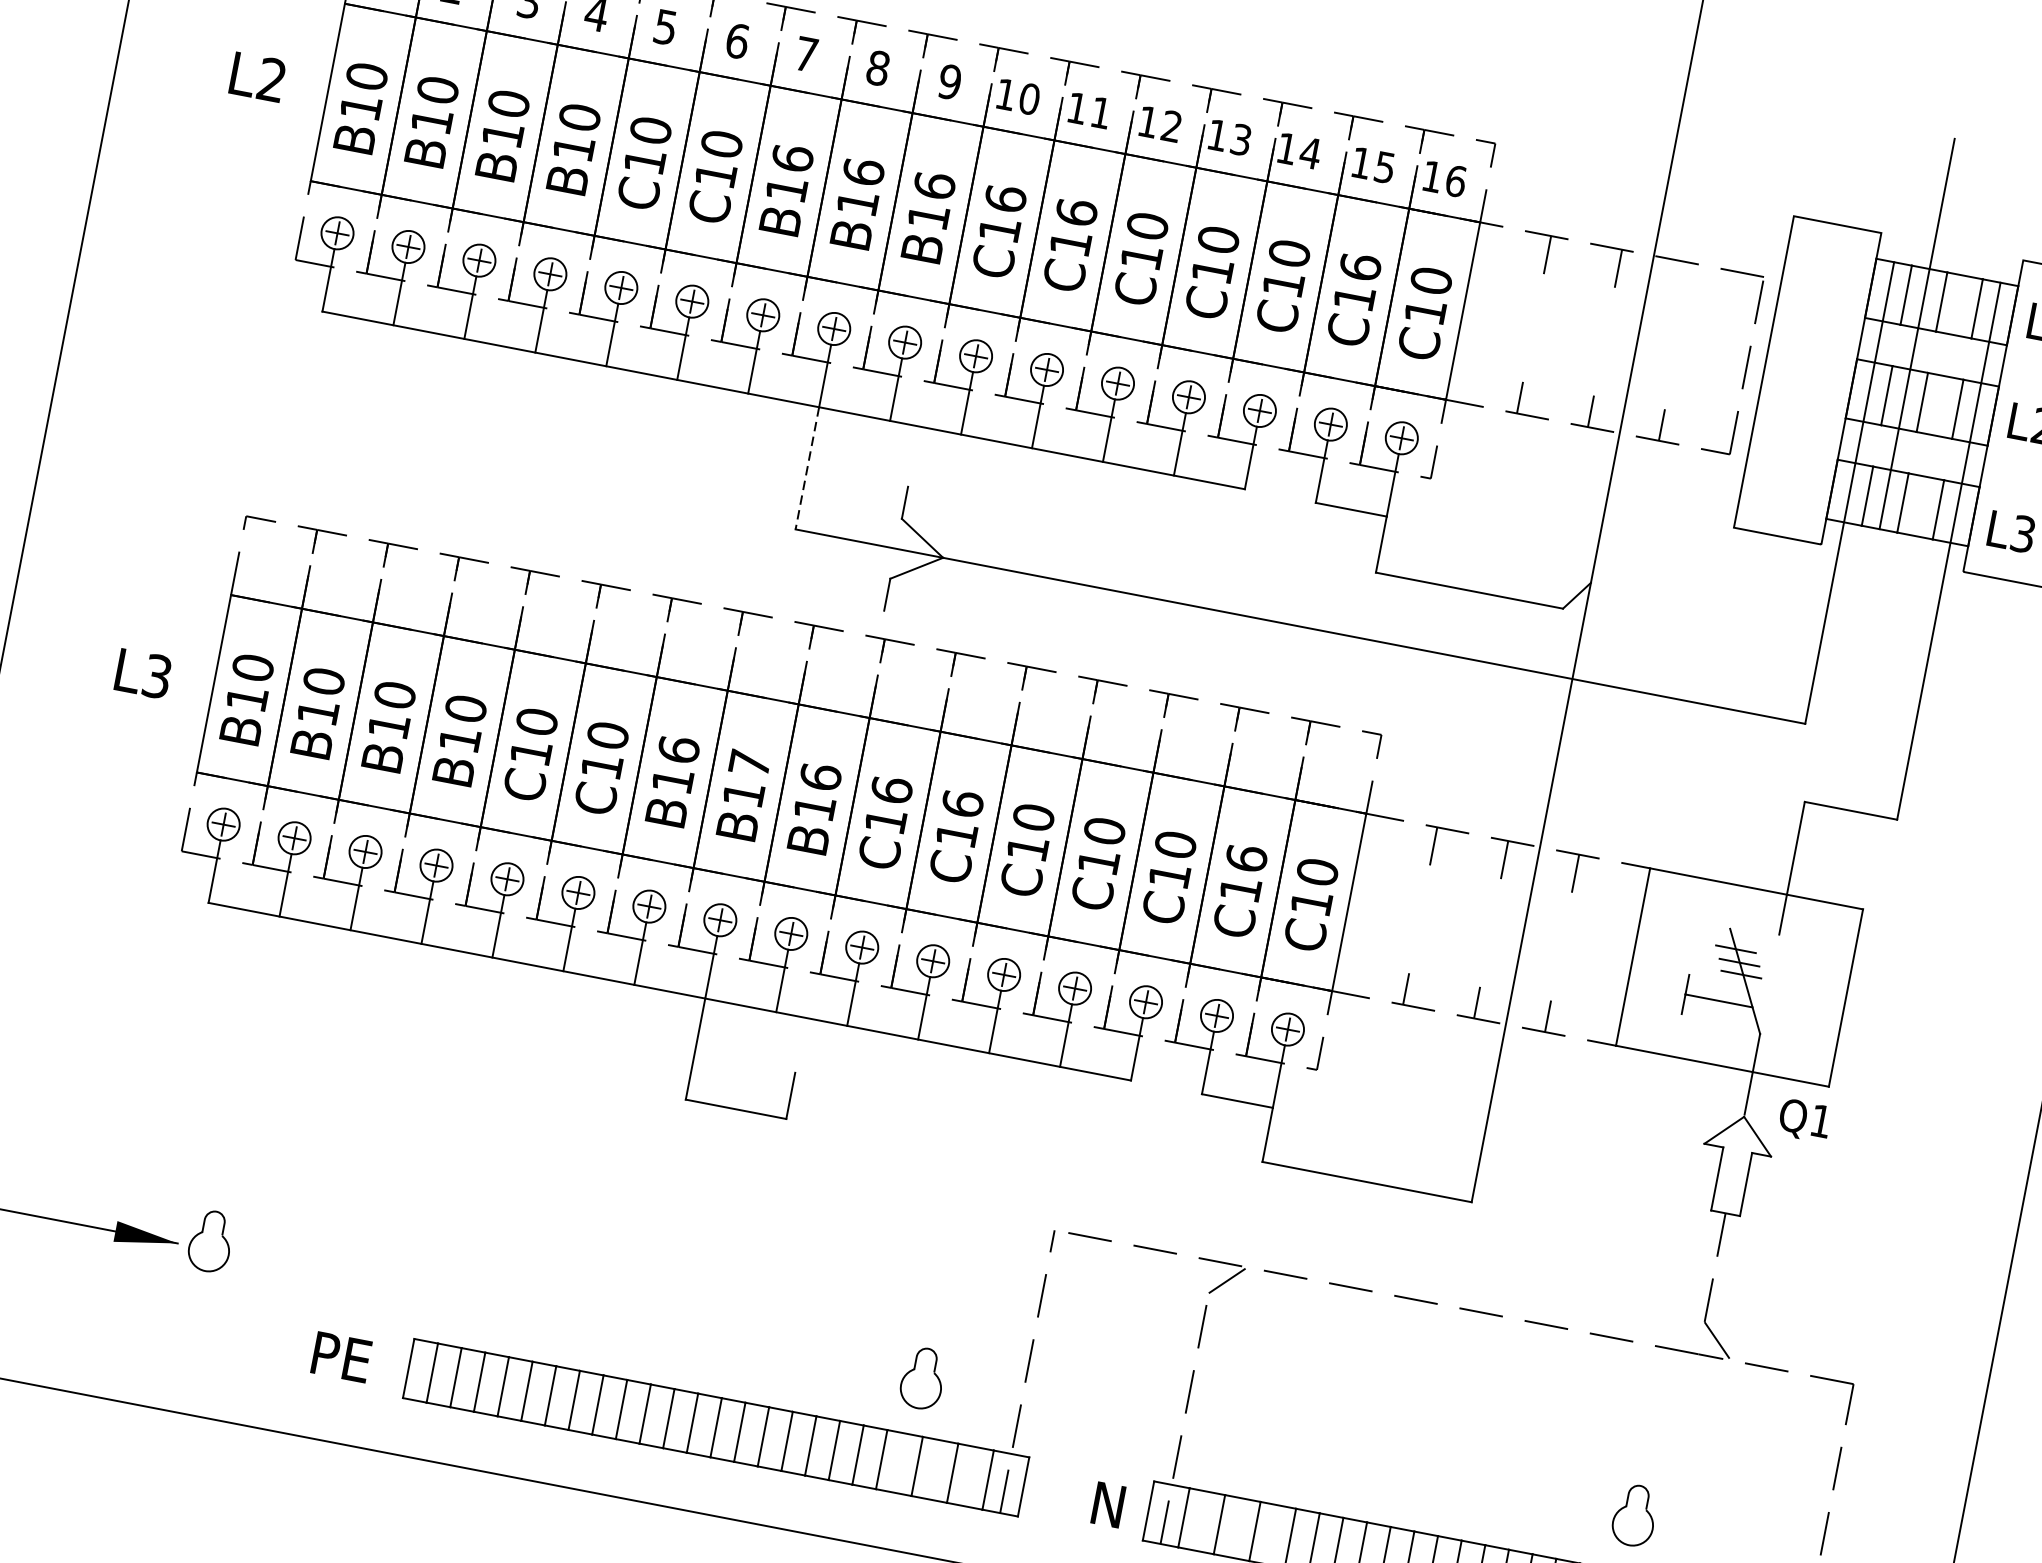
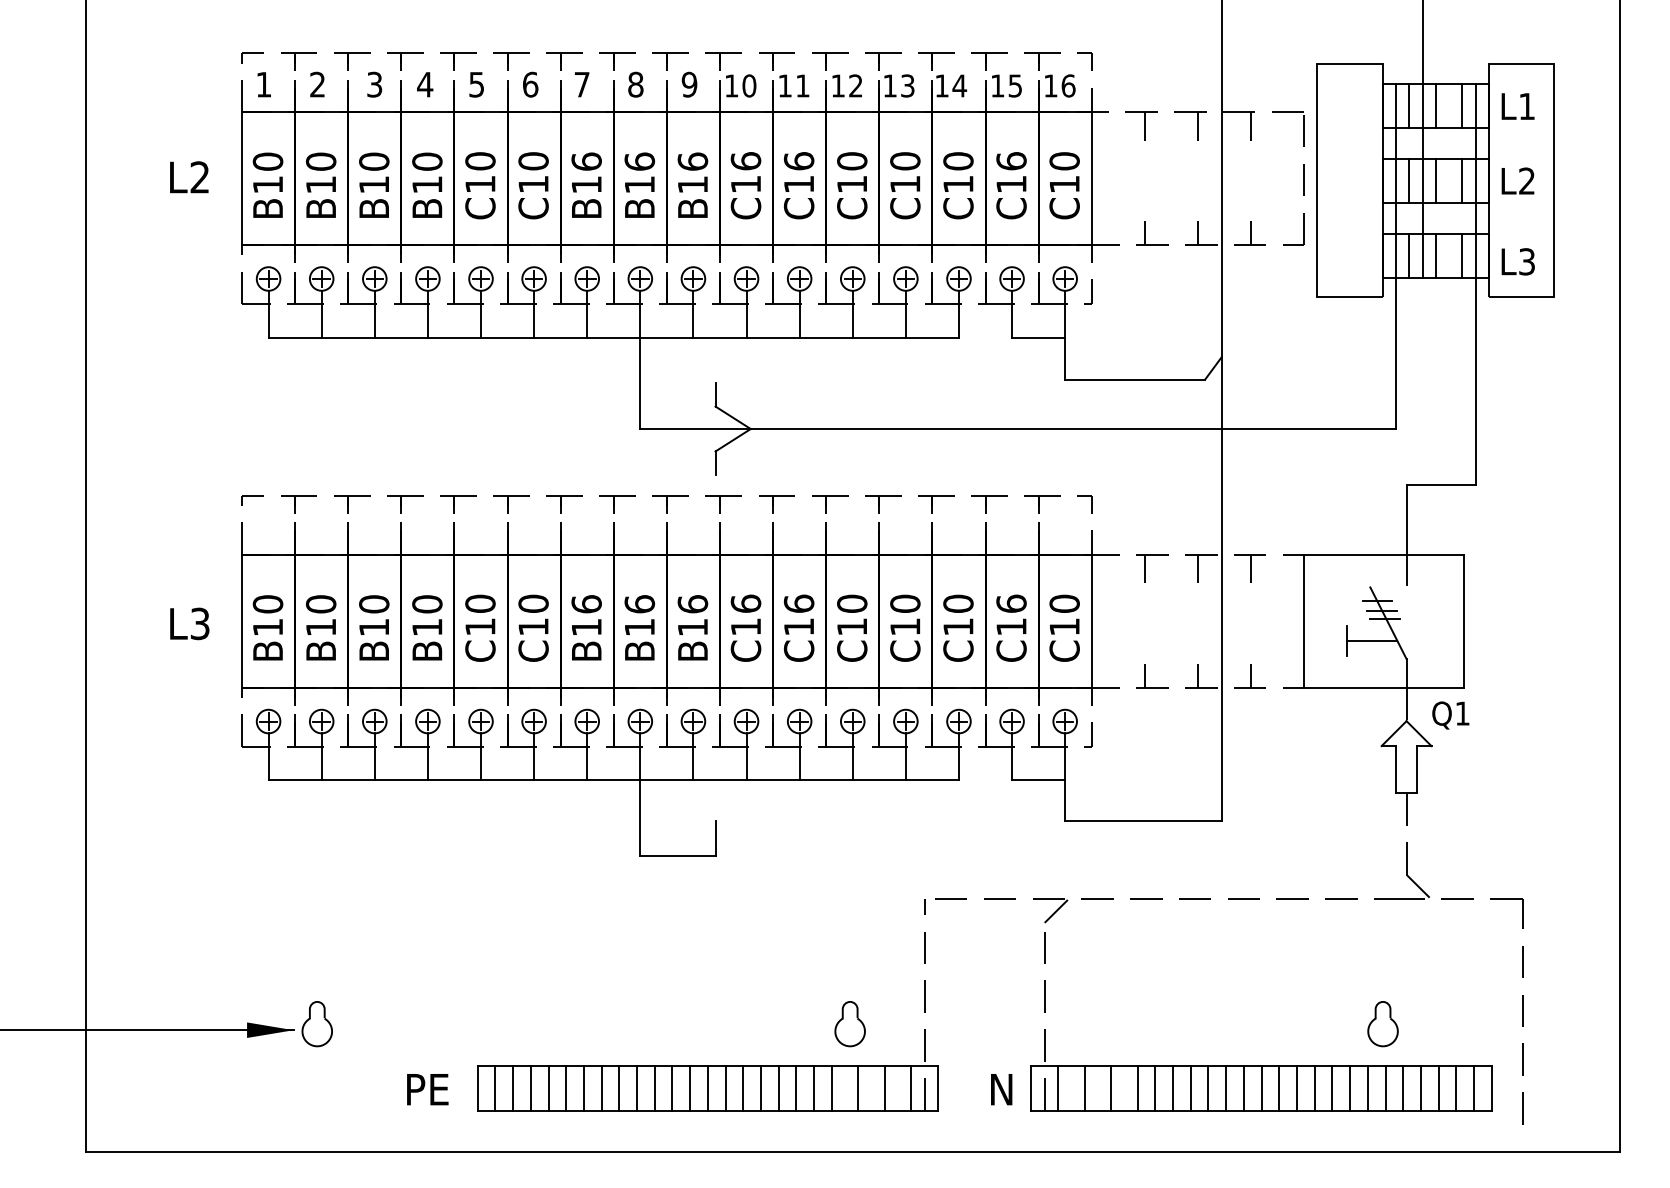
line: (1689, 282) -> (1251, 126), added
line: (807, 468) -> (640, 383), dashed -> solid
text: (749, 763) -> (639, 604), B17 -> B16

